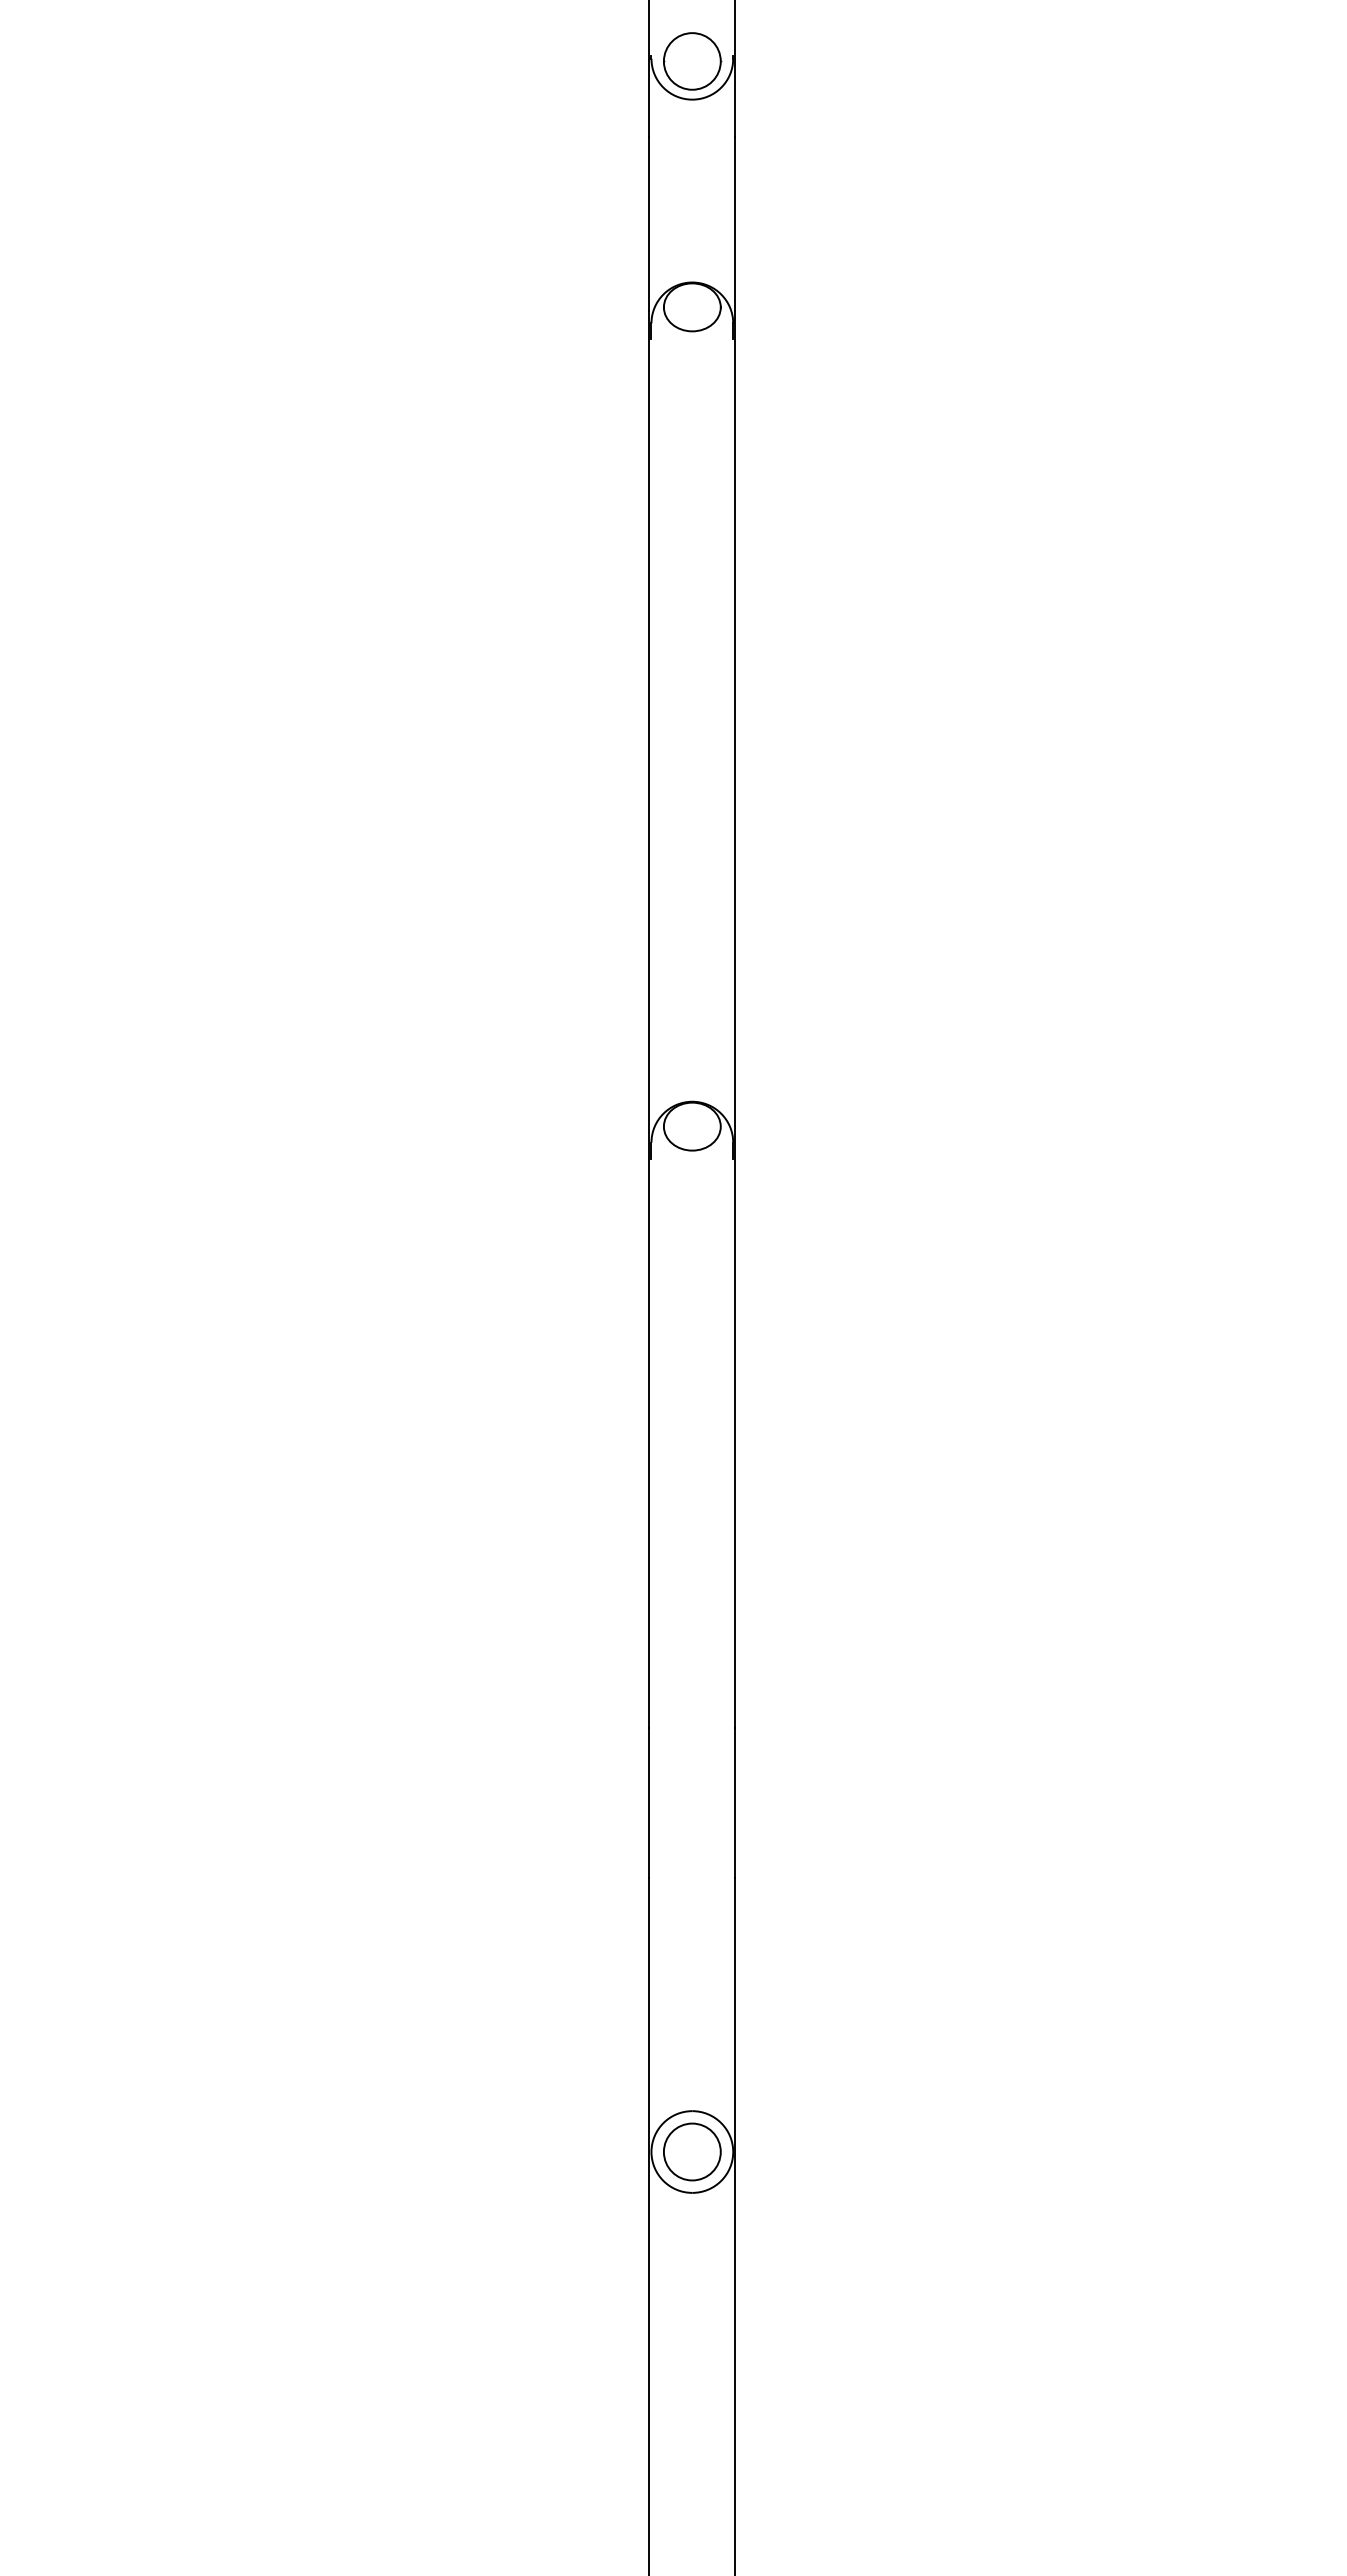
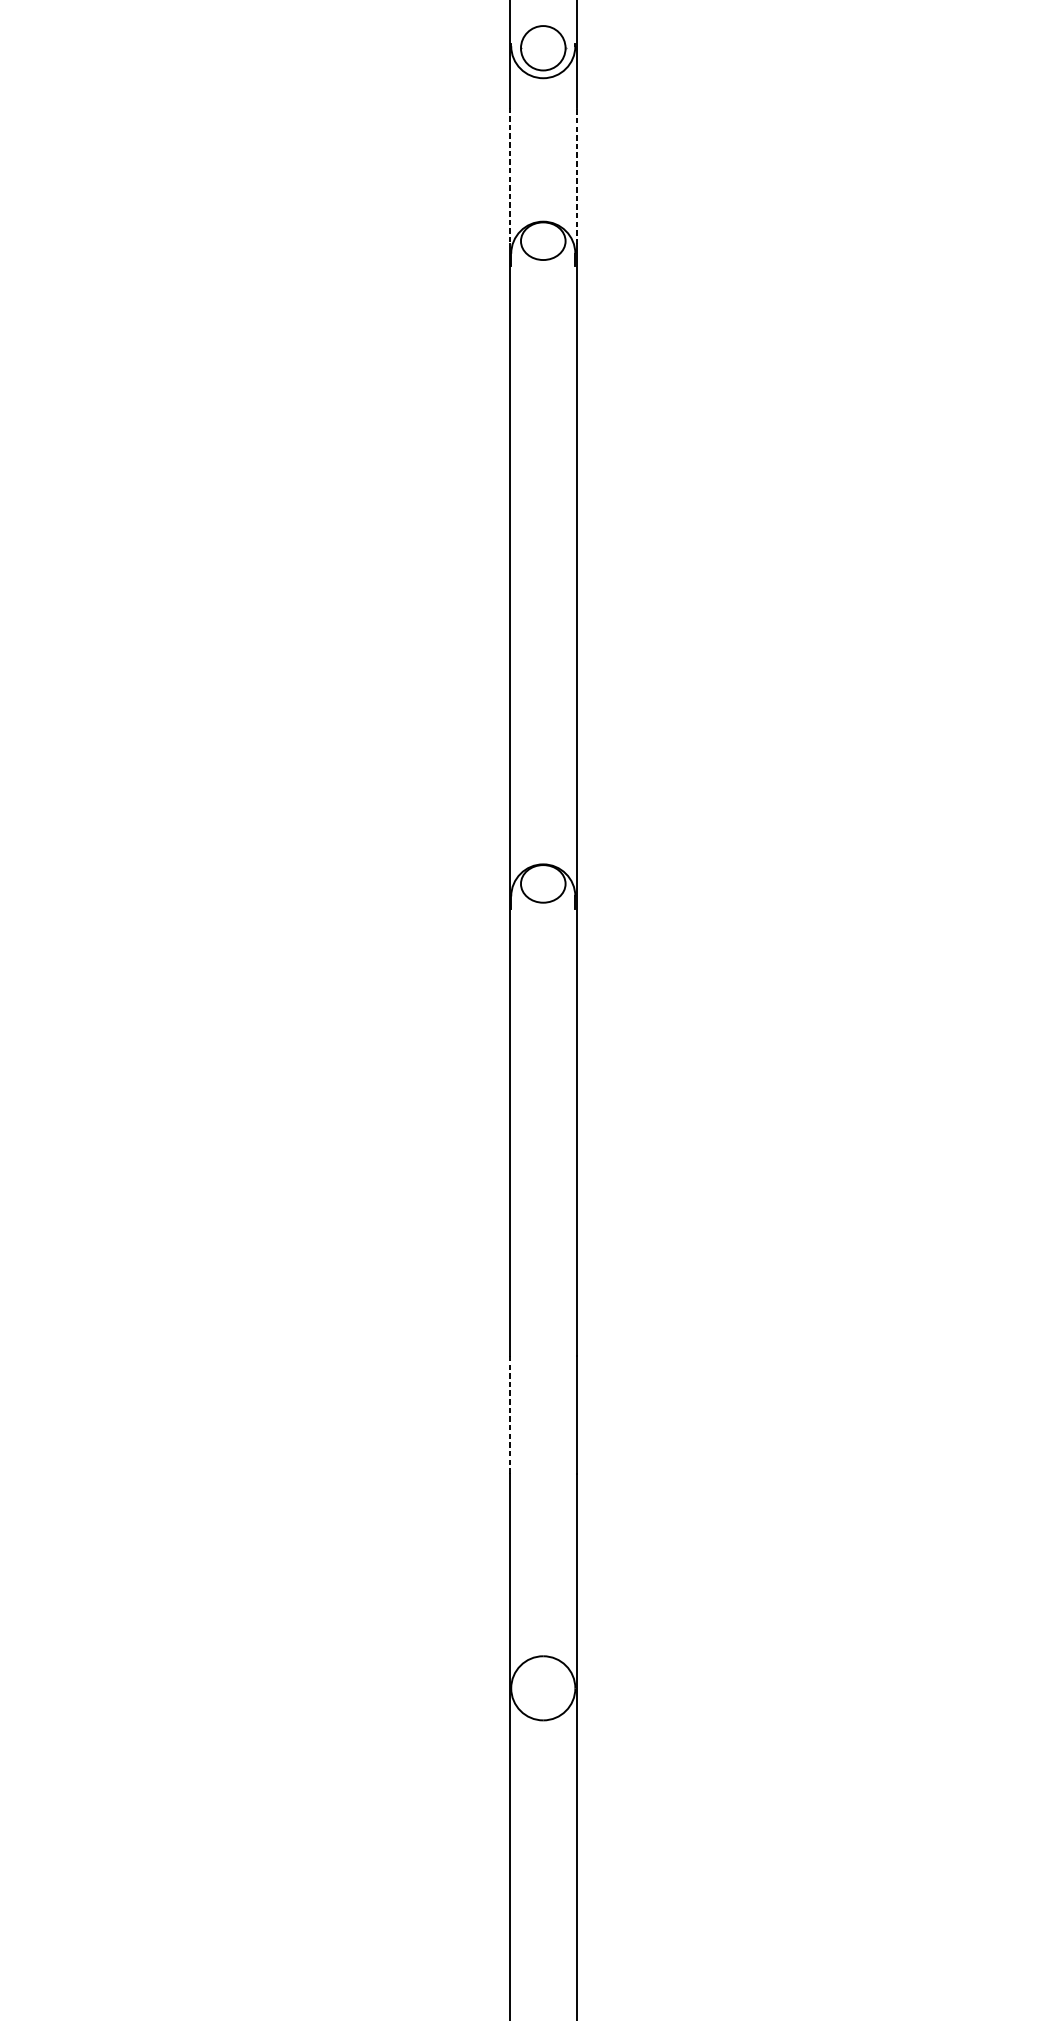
line: (735, 223) -> (577, 175), solid -> dashed
line: (649, 224) -> (509, 176), solid -> dashed
line: (649, 1802) -> (509, 1414), solid -> dashed
circle: (692, 2151) -> (543, 1687), removed

